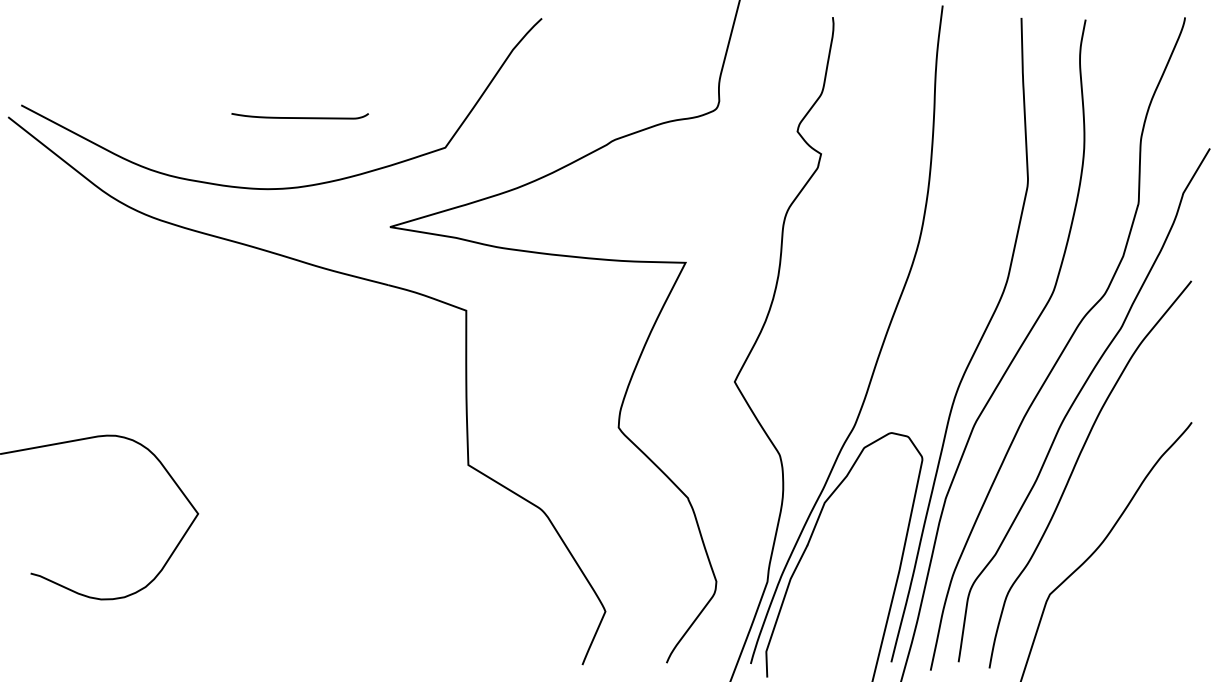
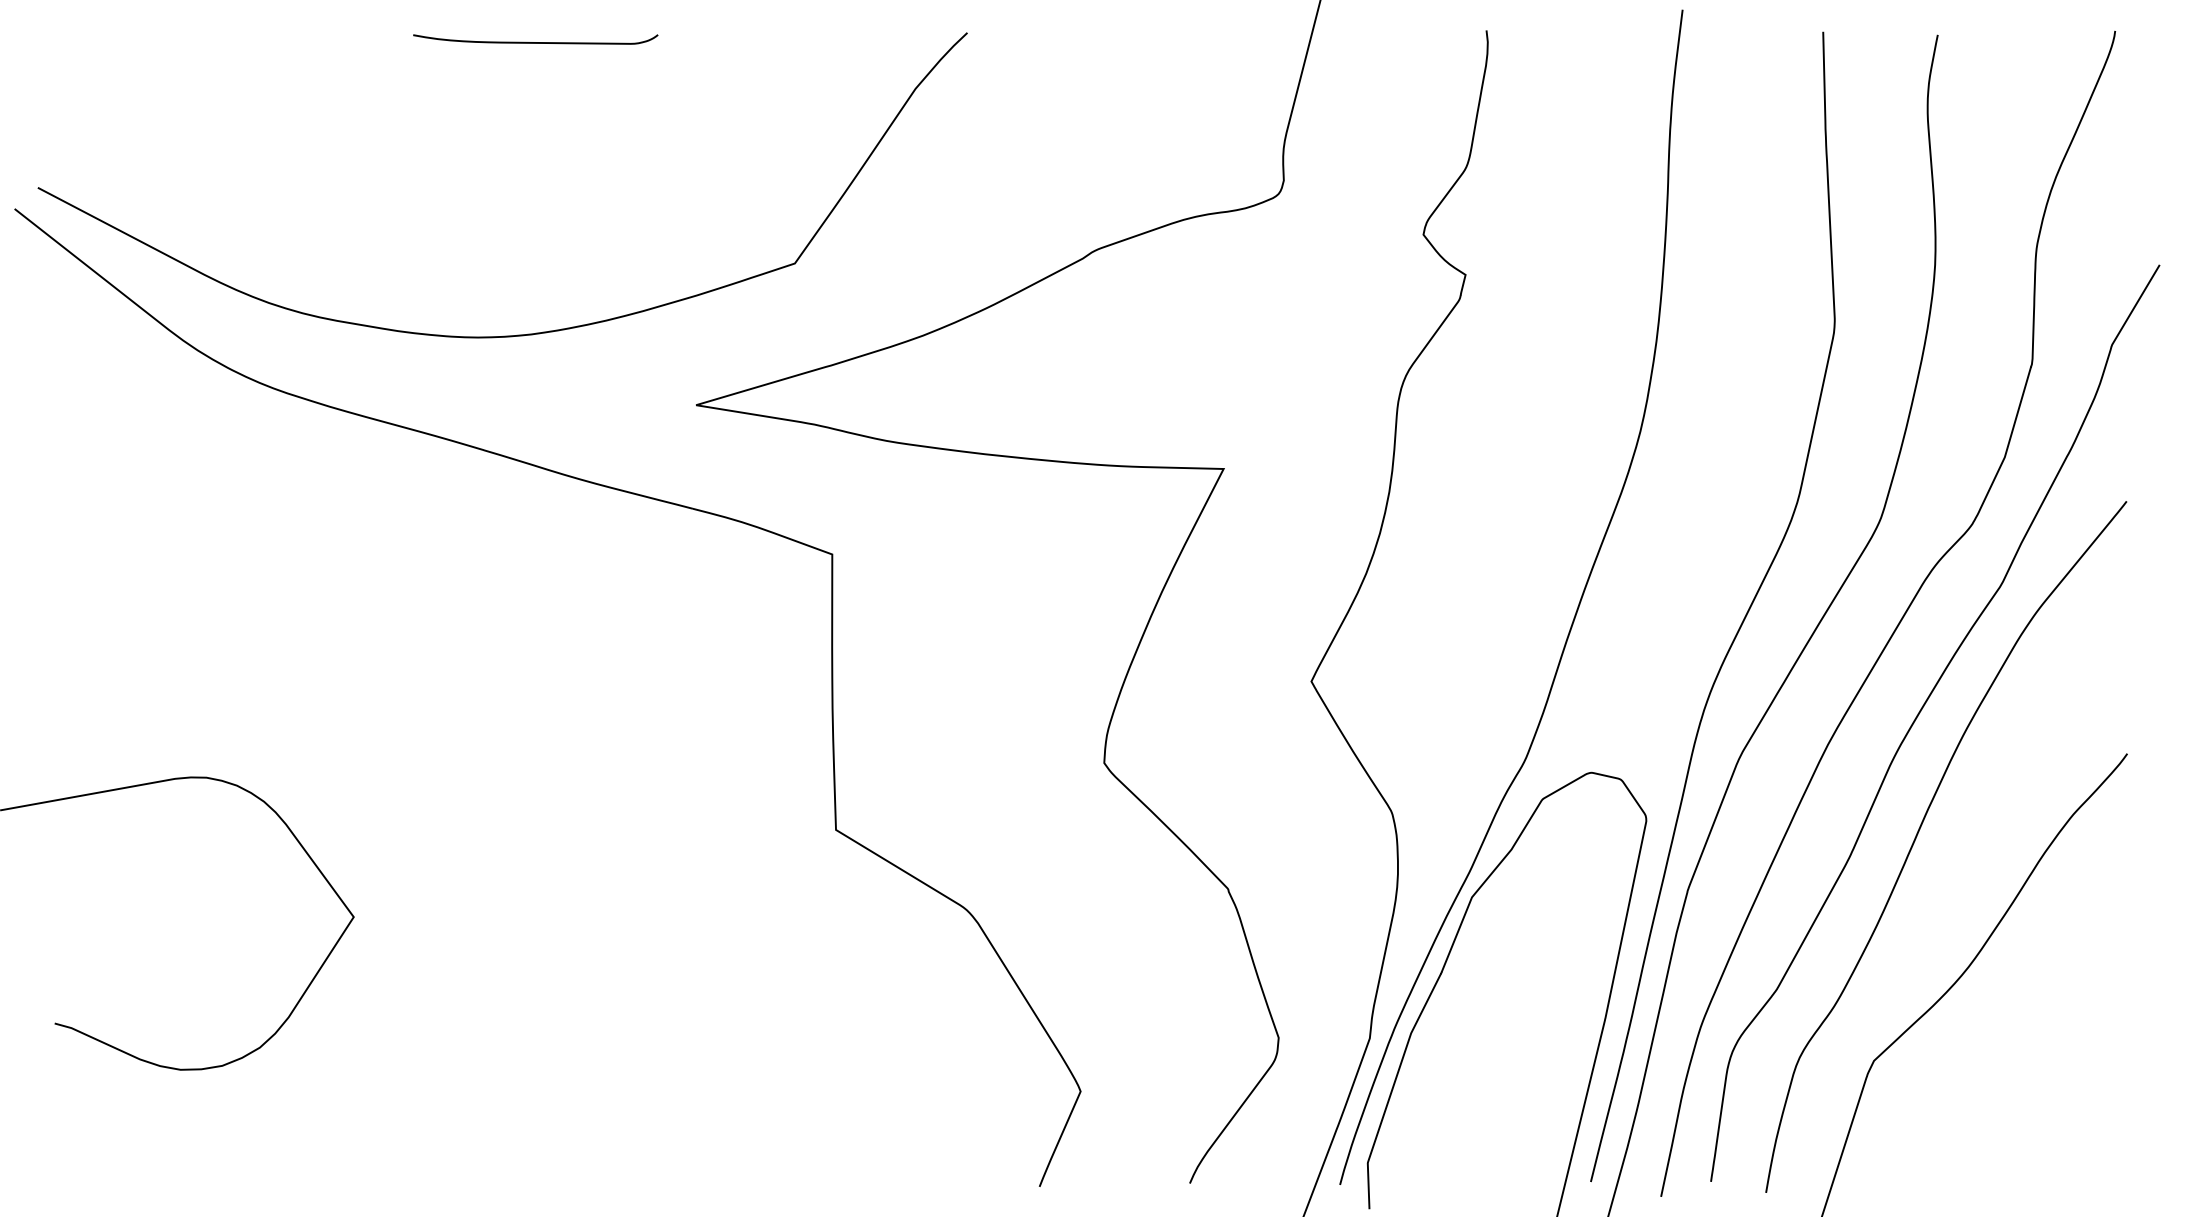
curve: (299, 117) -> (534, 41), moved

